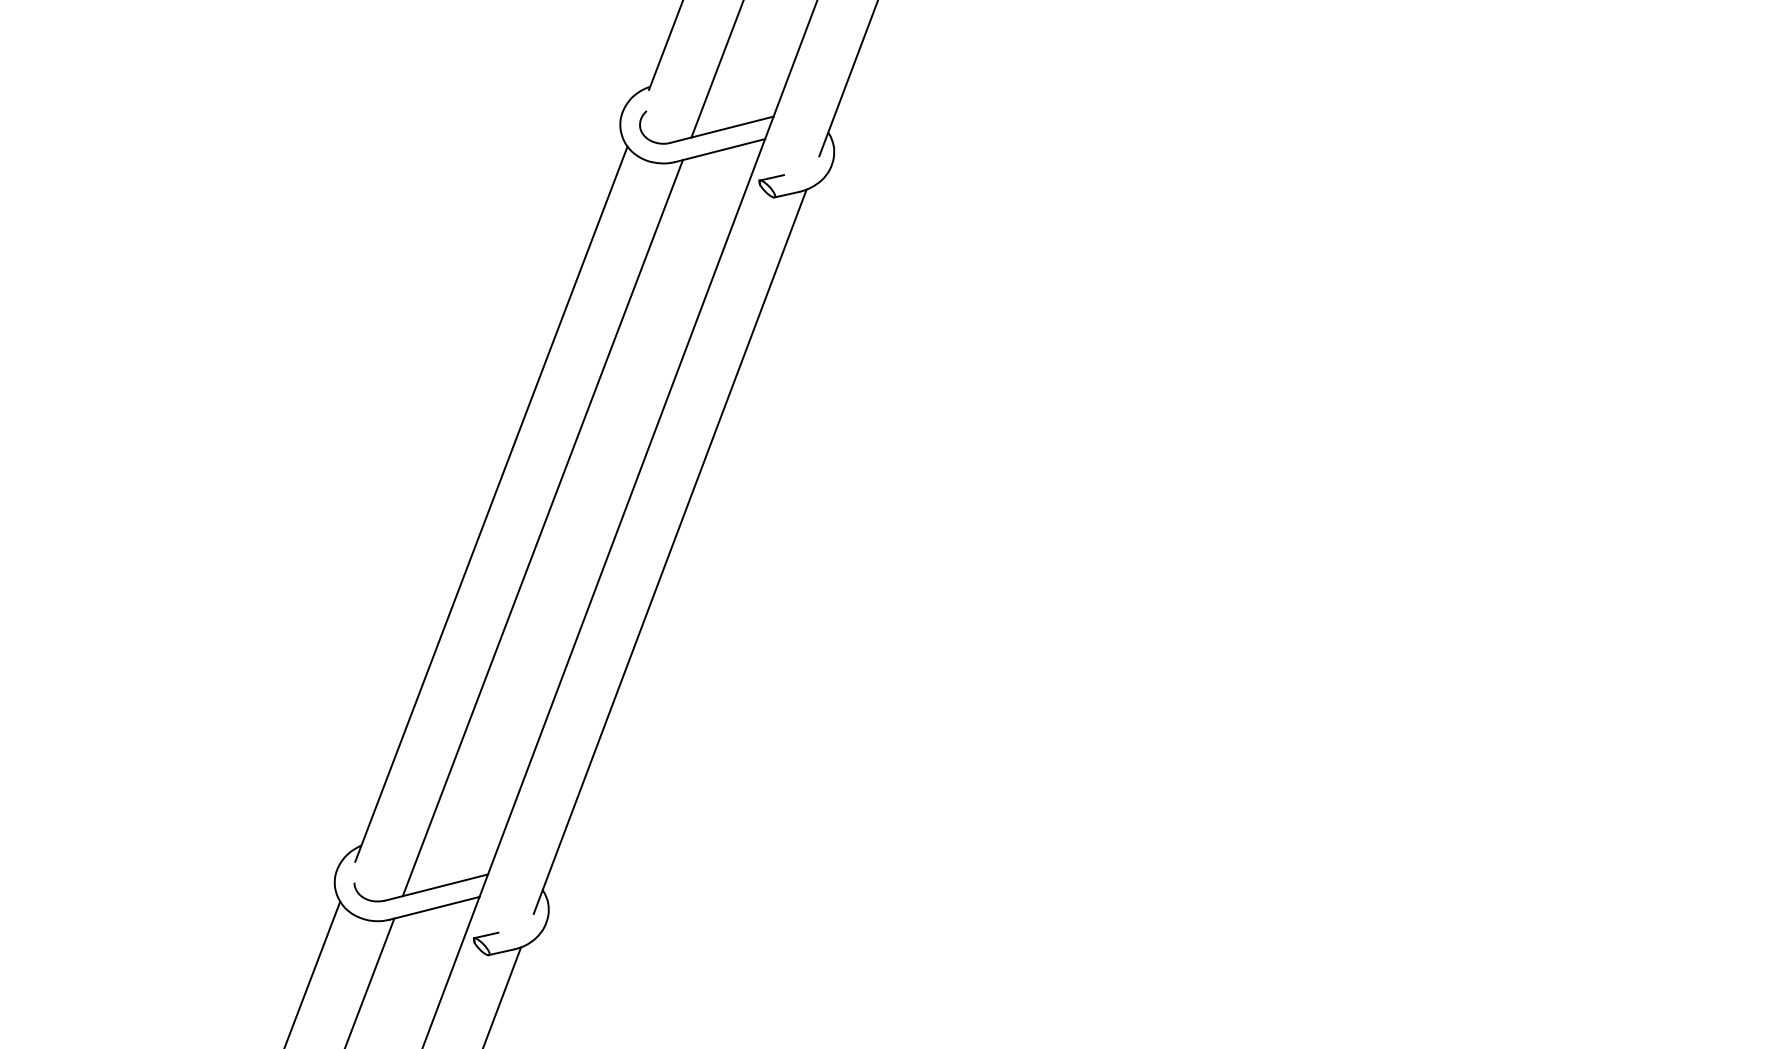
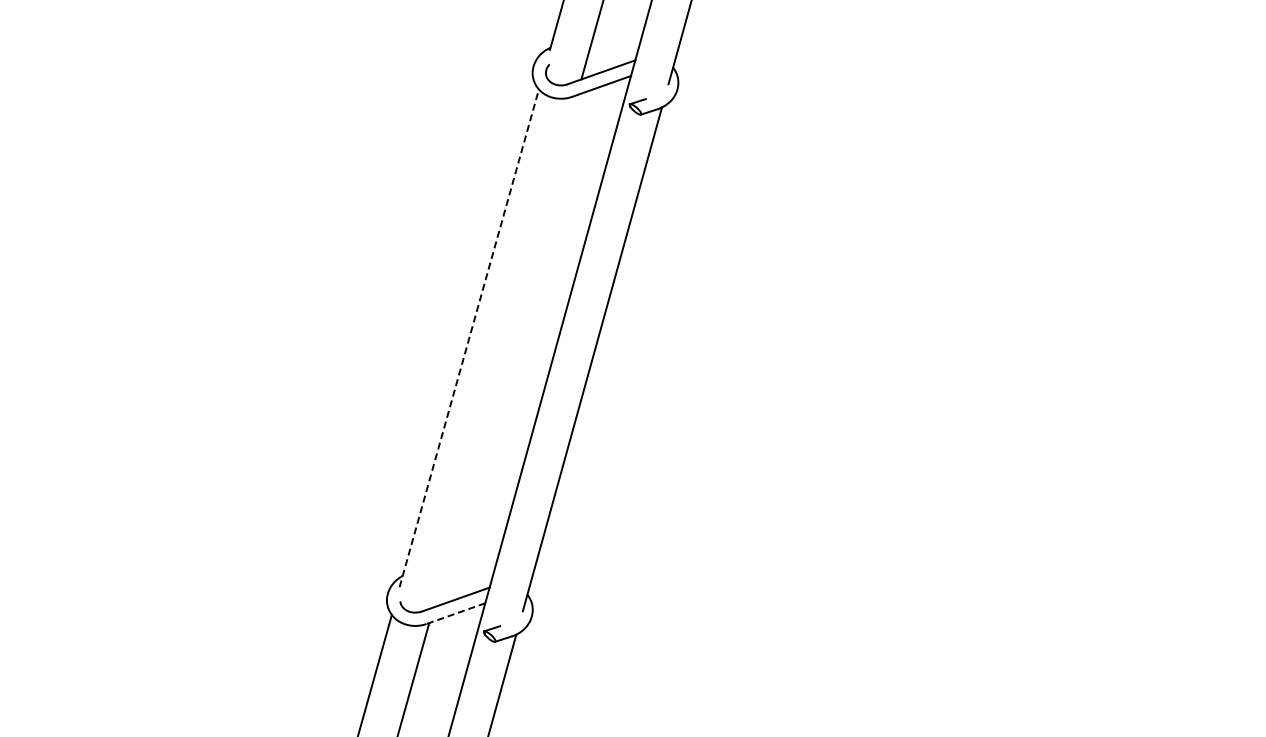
line: (491, 502) -> (469, 337), solid -> dashed
line: (543, 528) -> (505, 351), removed
line: (434, 908) -> (455, 613), solid -> dashed

